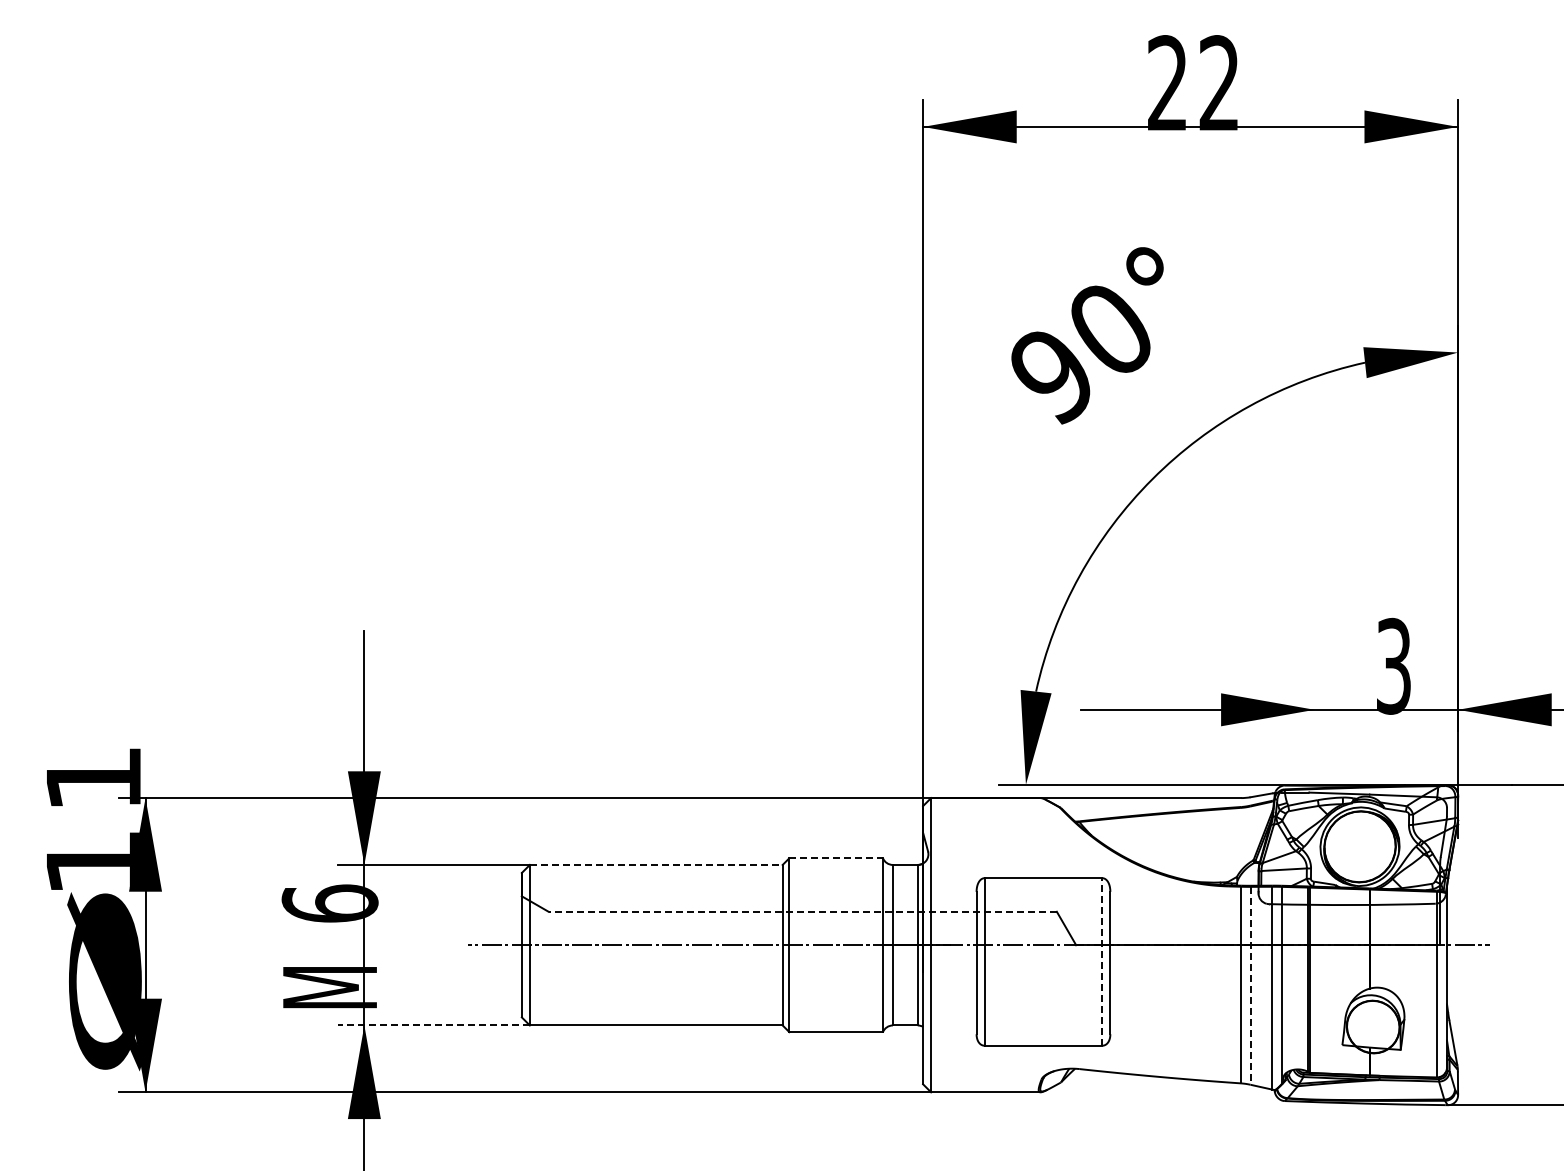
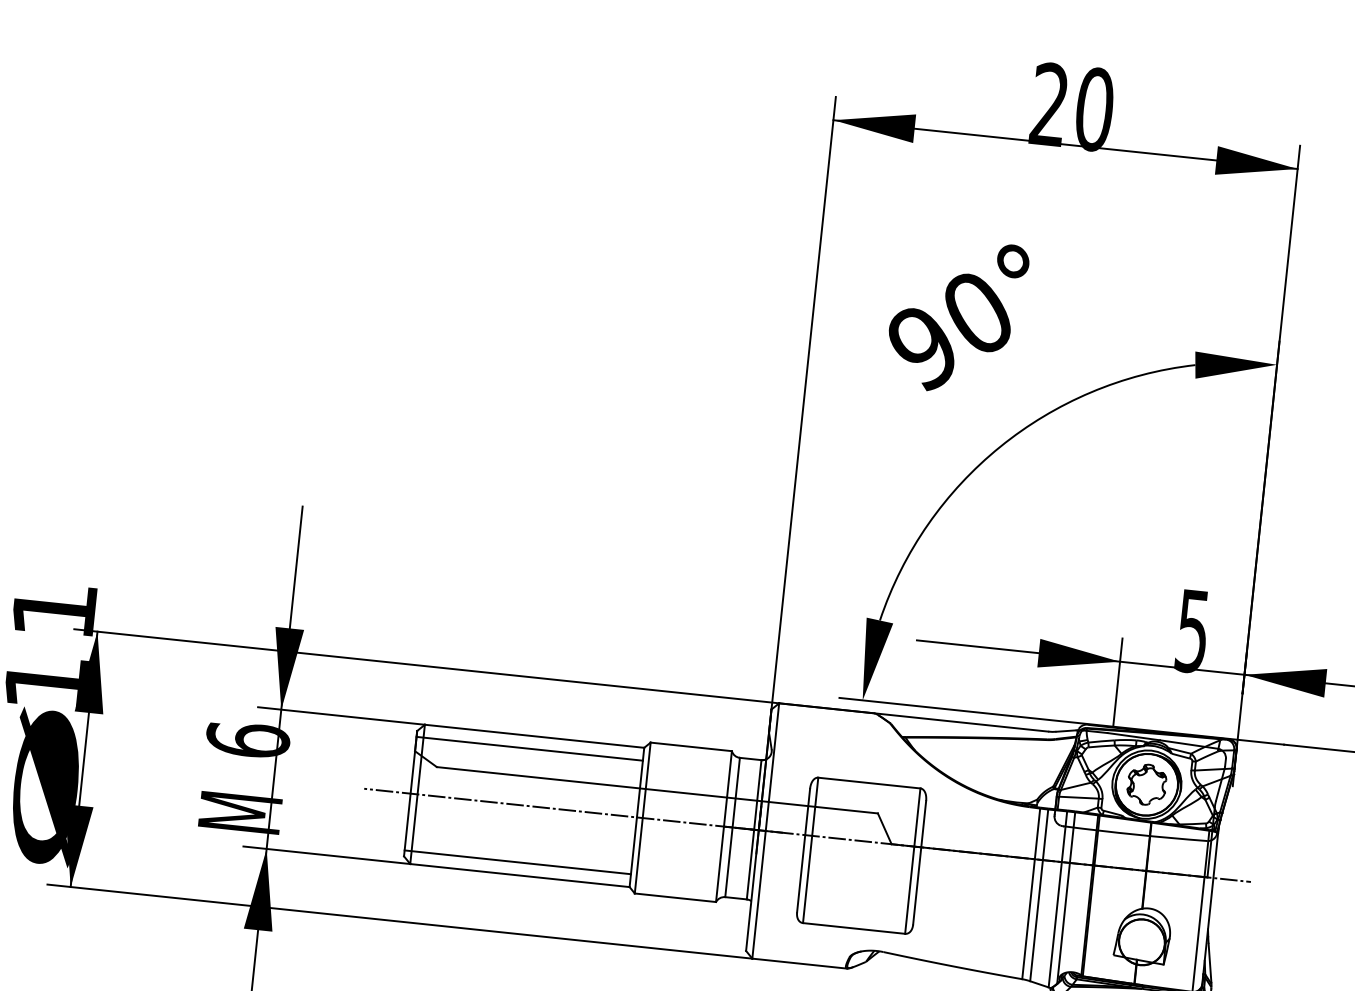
text: (1219, 83) -> (1094, 109), 22 -> 20
text: (1393, 665) -> (1192, 630), 3 -> 5
line: (1314, 733) -> (1117, 682), added
part: (1359, 846) -> (1146, 784), added
line: (836, 858) -> (691, 747), dashed -> solid
line: (656, 864) -> (534, 735), dashed -> solid
line: (651, 879) -> (529, 748), added
line: (802, 911) -> (657, 790), dashed -> solid
line: (1102, 961) -> (912, 860), dashed -> solid
line: (1250, 985) -> (1039, 895), dashed -> solid
line: (651, 1010) -> (517, 862), added
line: (433, 1025) -> (326, 855), dashed -> solid

